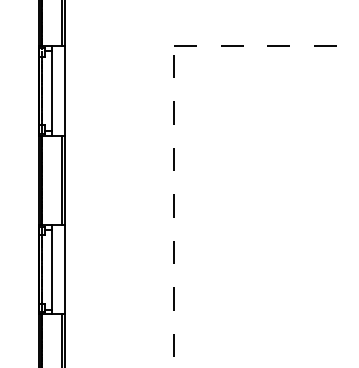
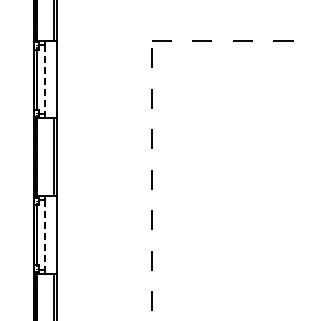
line: (52, 91) -> (45, 79), solid -> dashed
line: (52, 270) -> (45, 235), solid -> dashed

